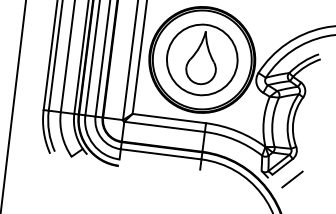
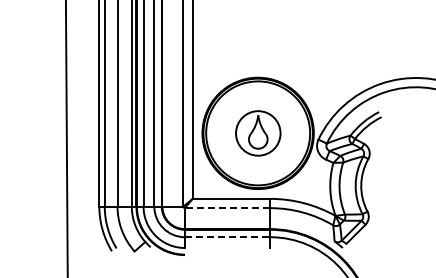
part: (202, 60) -> (258, 133), size x0.6
line: (164, 127) -> (227, 208), solid -> dashed
line: (160, 154) -> (227, 237), solid -> dashed
line: (292, 178) -> (367, 245), removed

